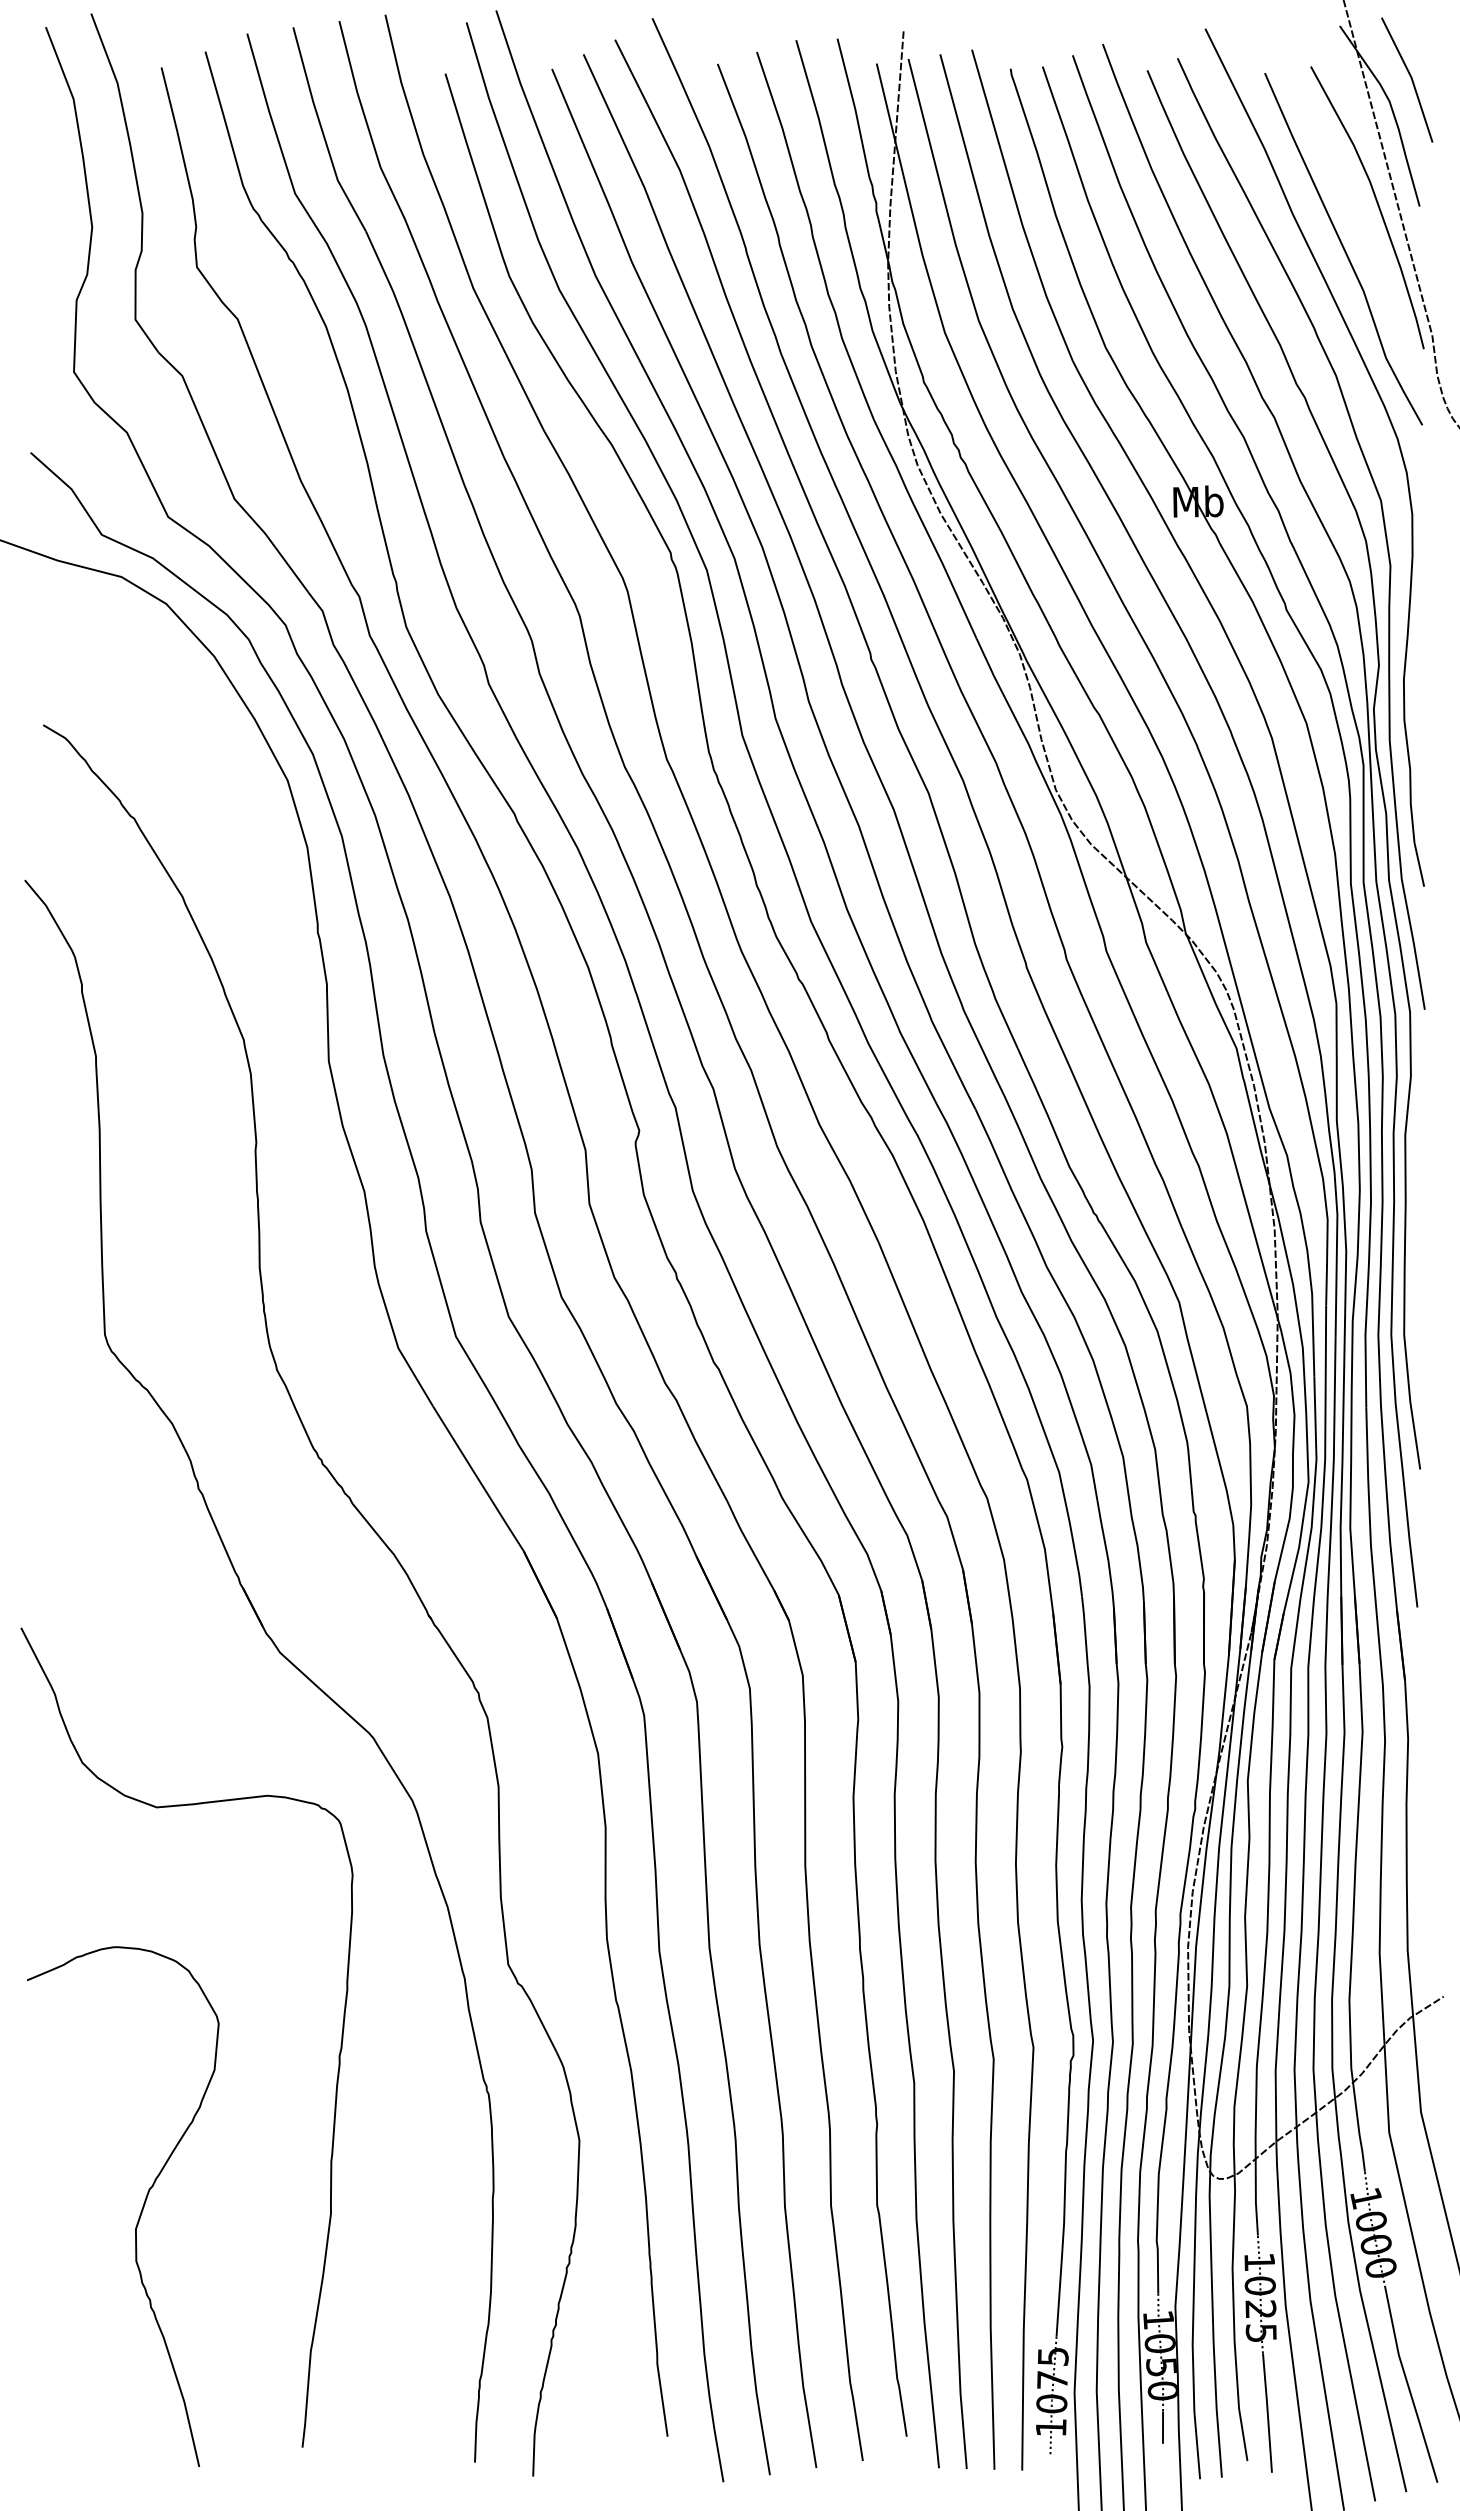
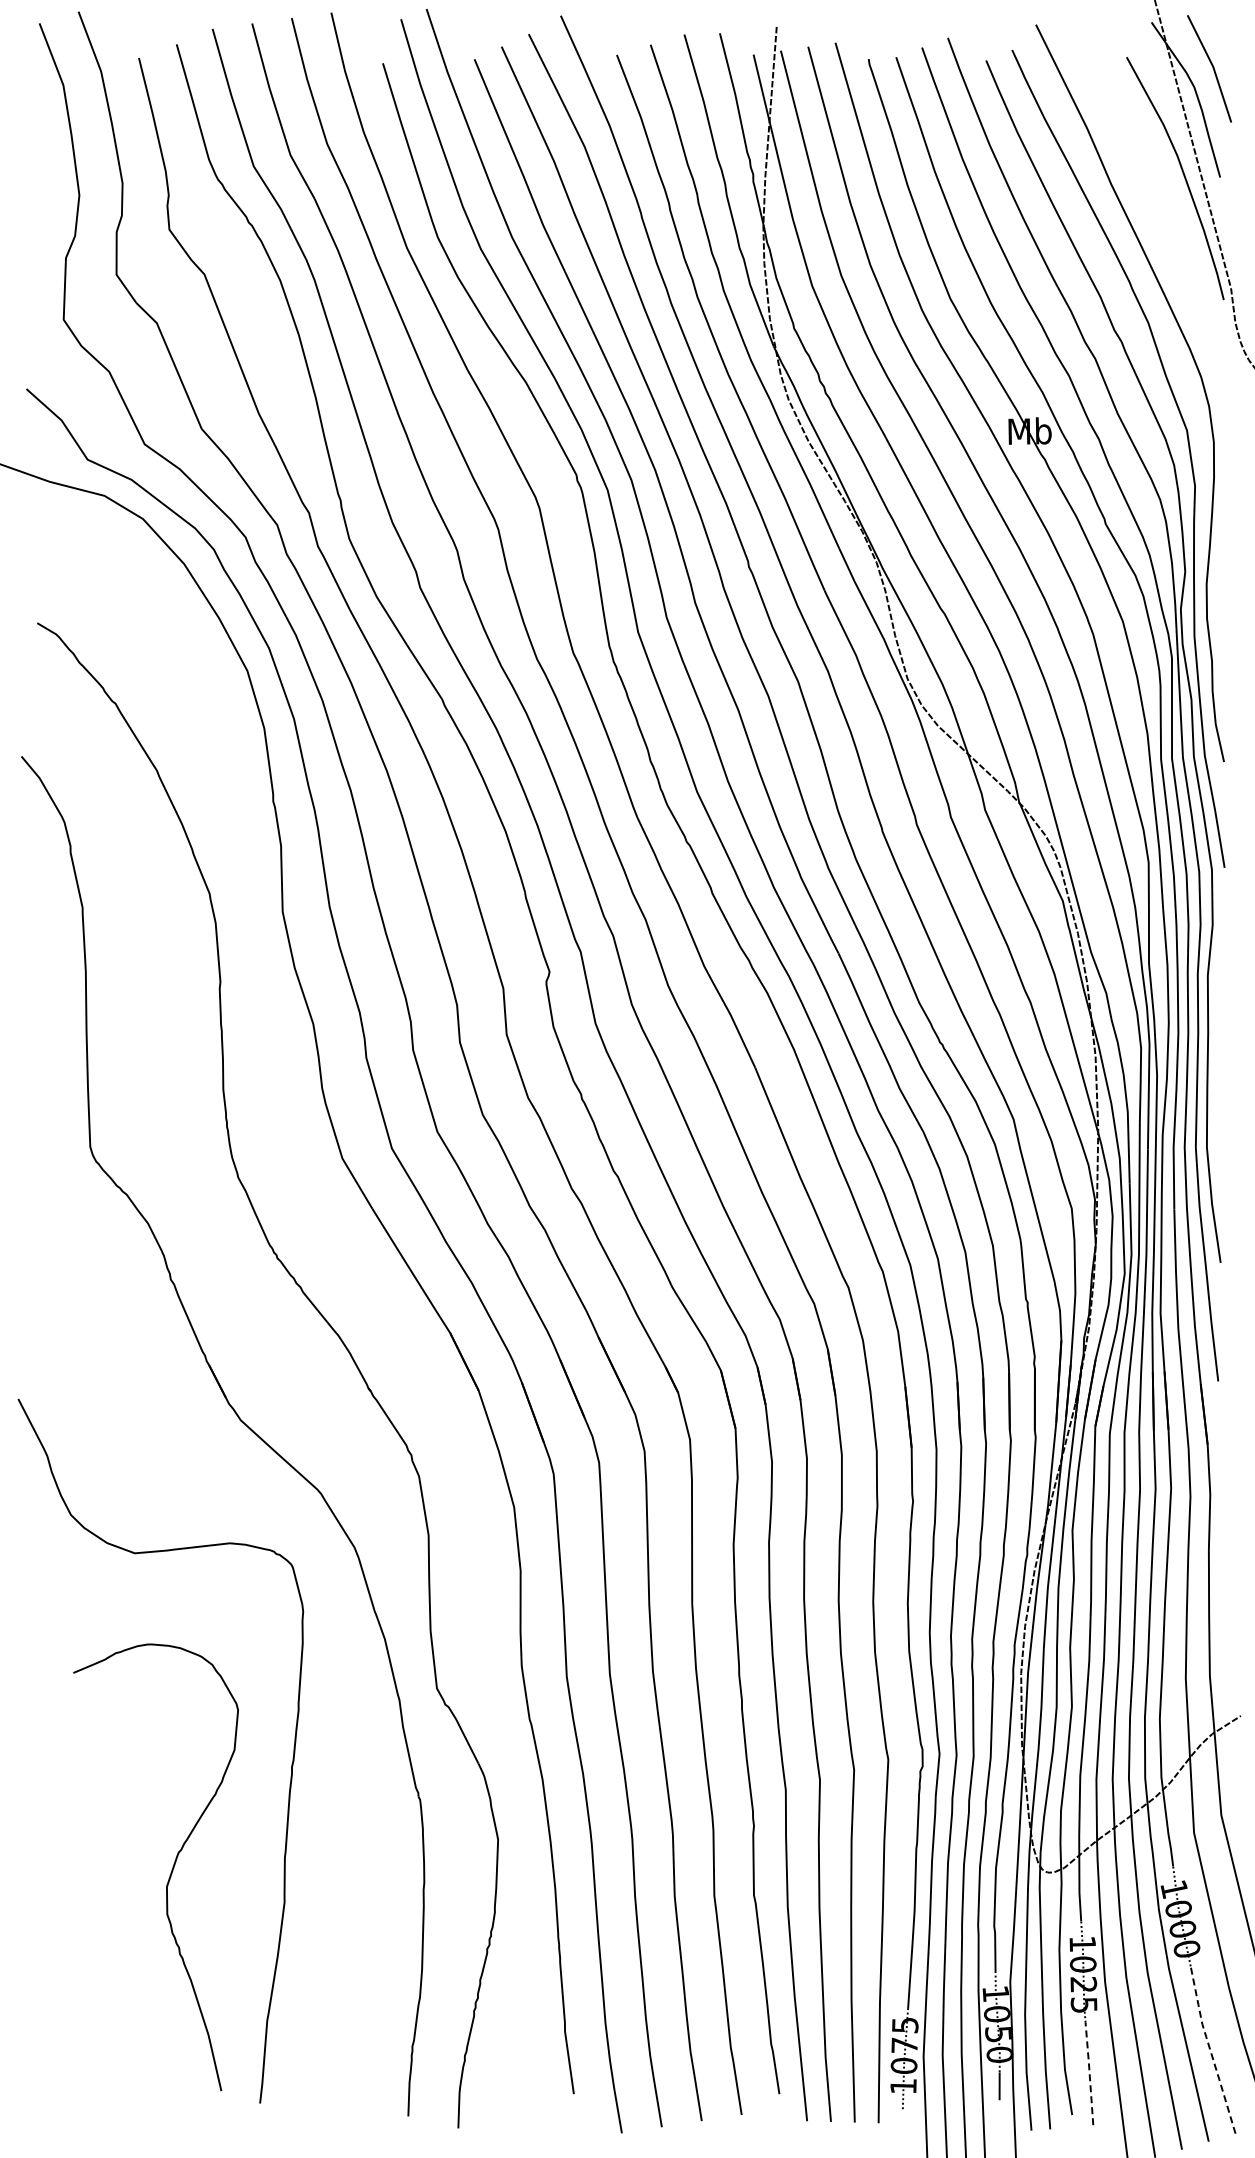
curve: (1343, 248) -> (1154, 213), removed
curve: (140, 2212) -> (170, 1872), moved
line: (1408, 2385) -> (1210, 2050), solid -> dashed
line: (1267, 2411) -> (1089, 2072), solid -> dashed

